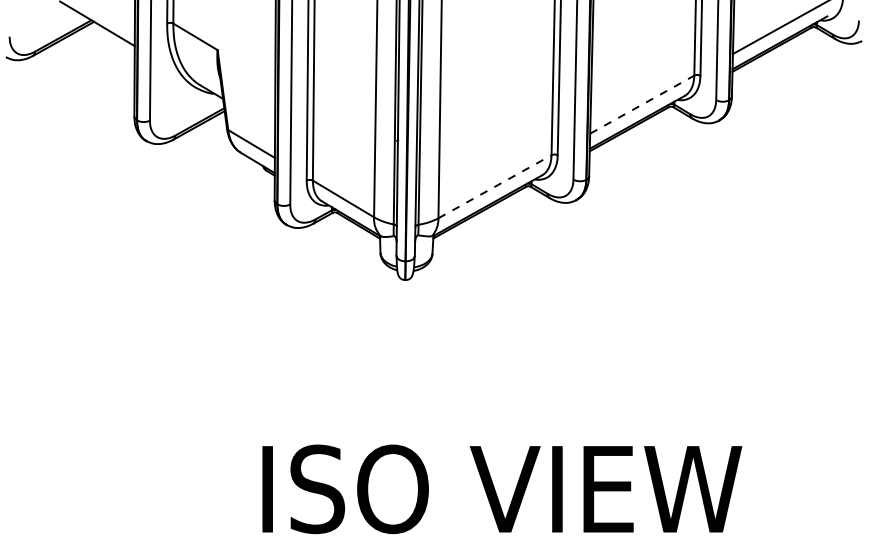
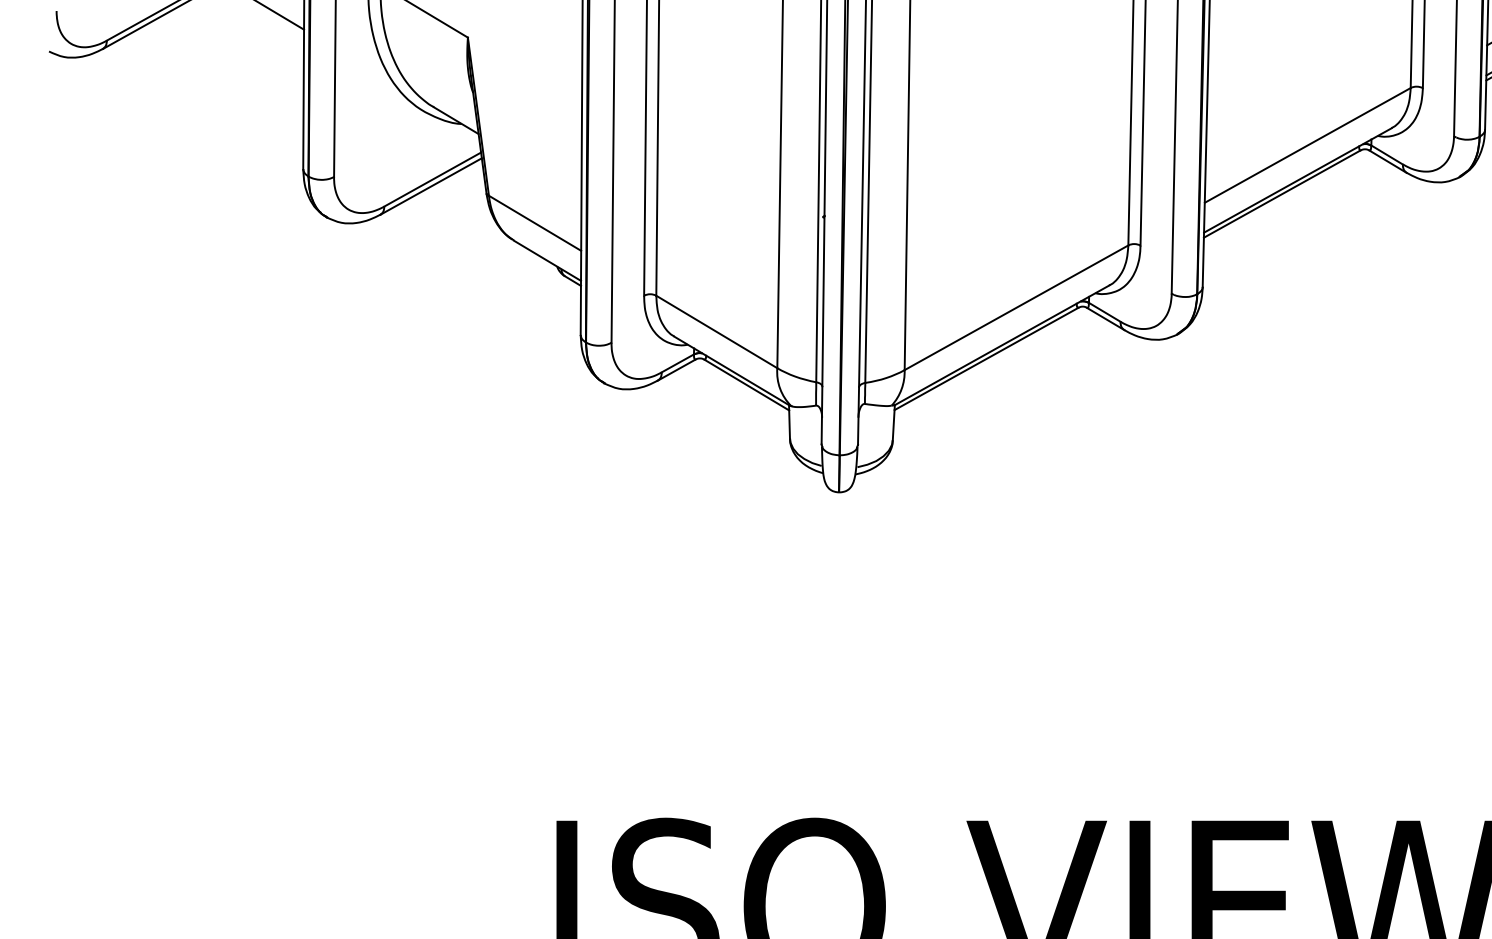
line: (642, 104) -> (1308, 145), dashed -> solid
line: (495, 186) -> (1017, 307), dashed -> solid

